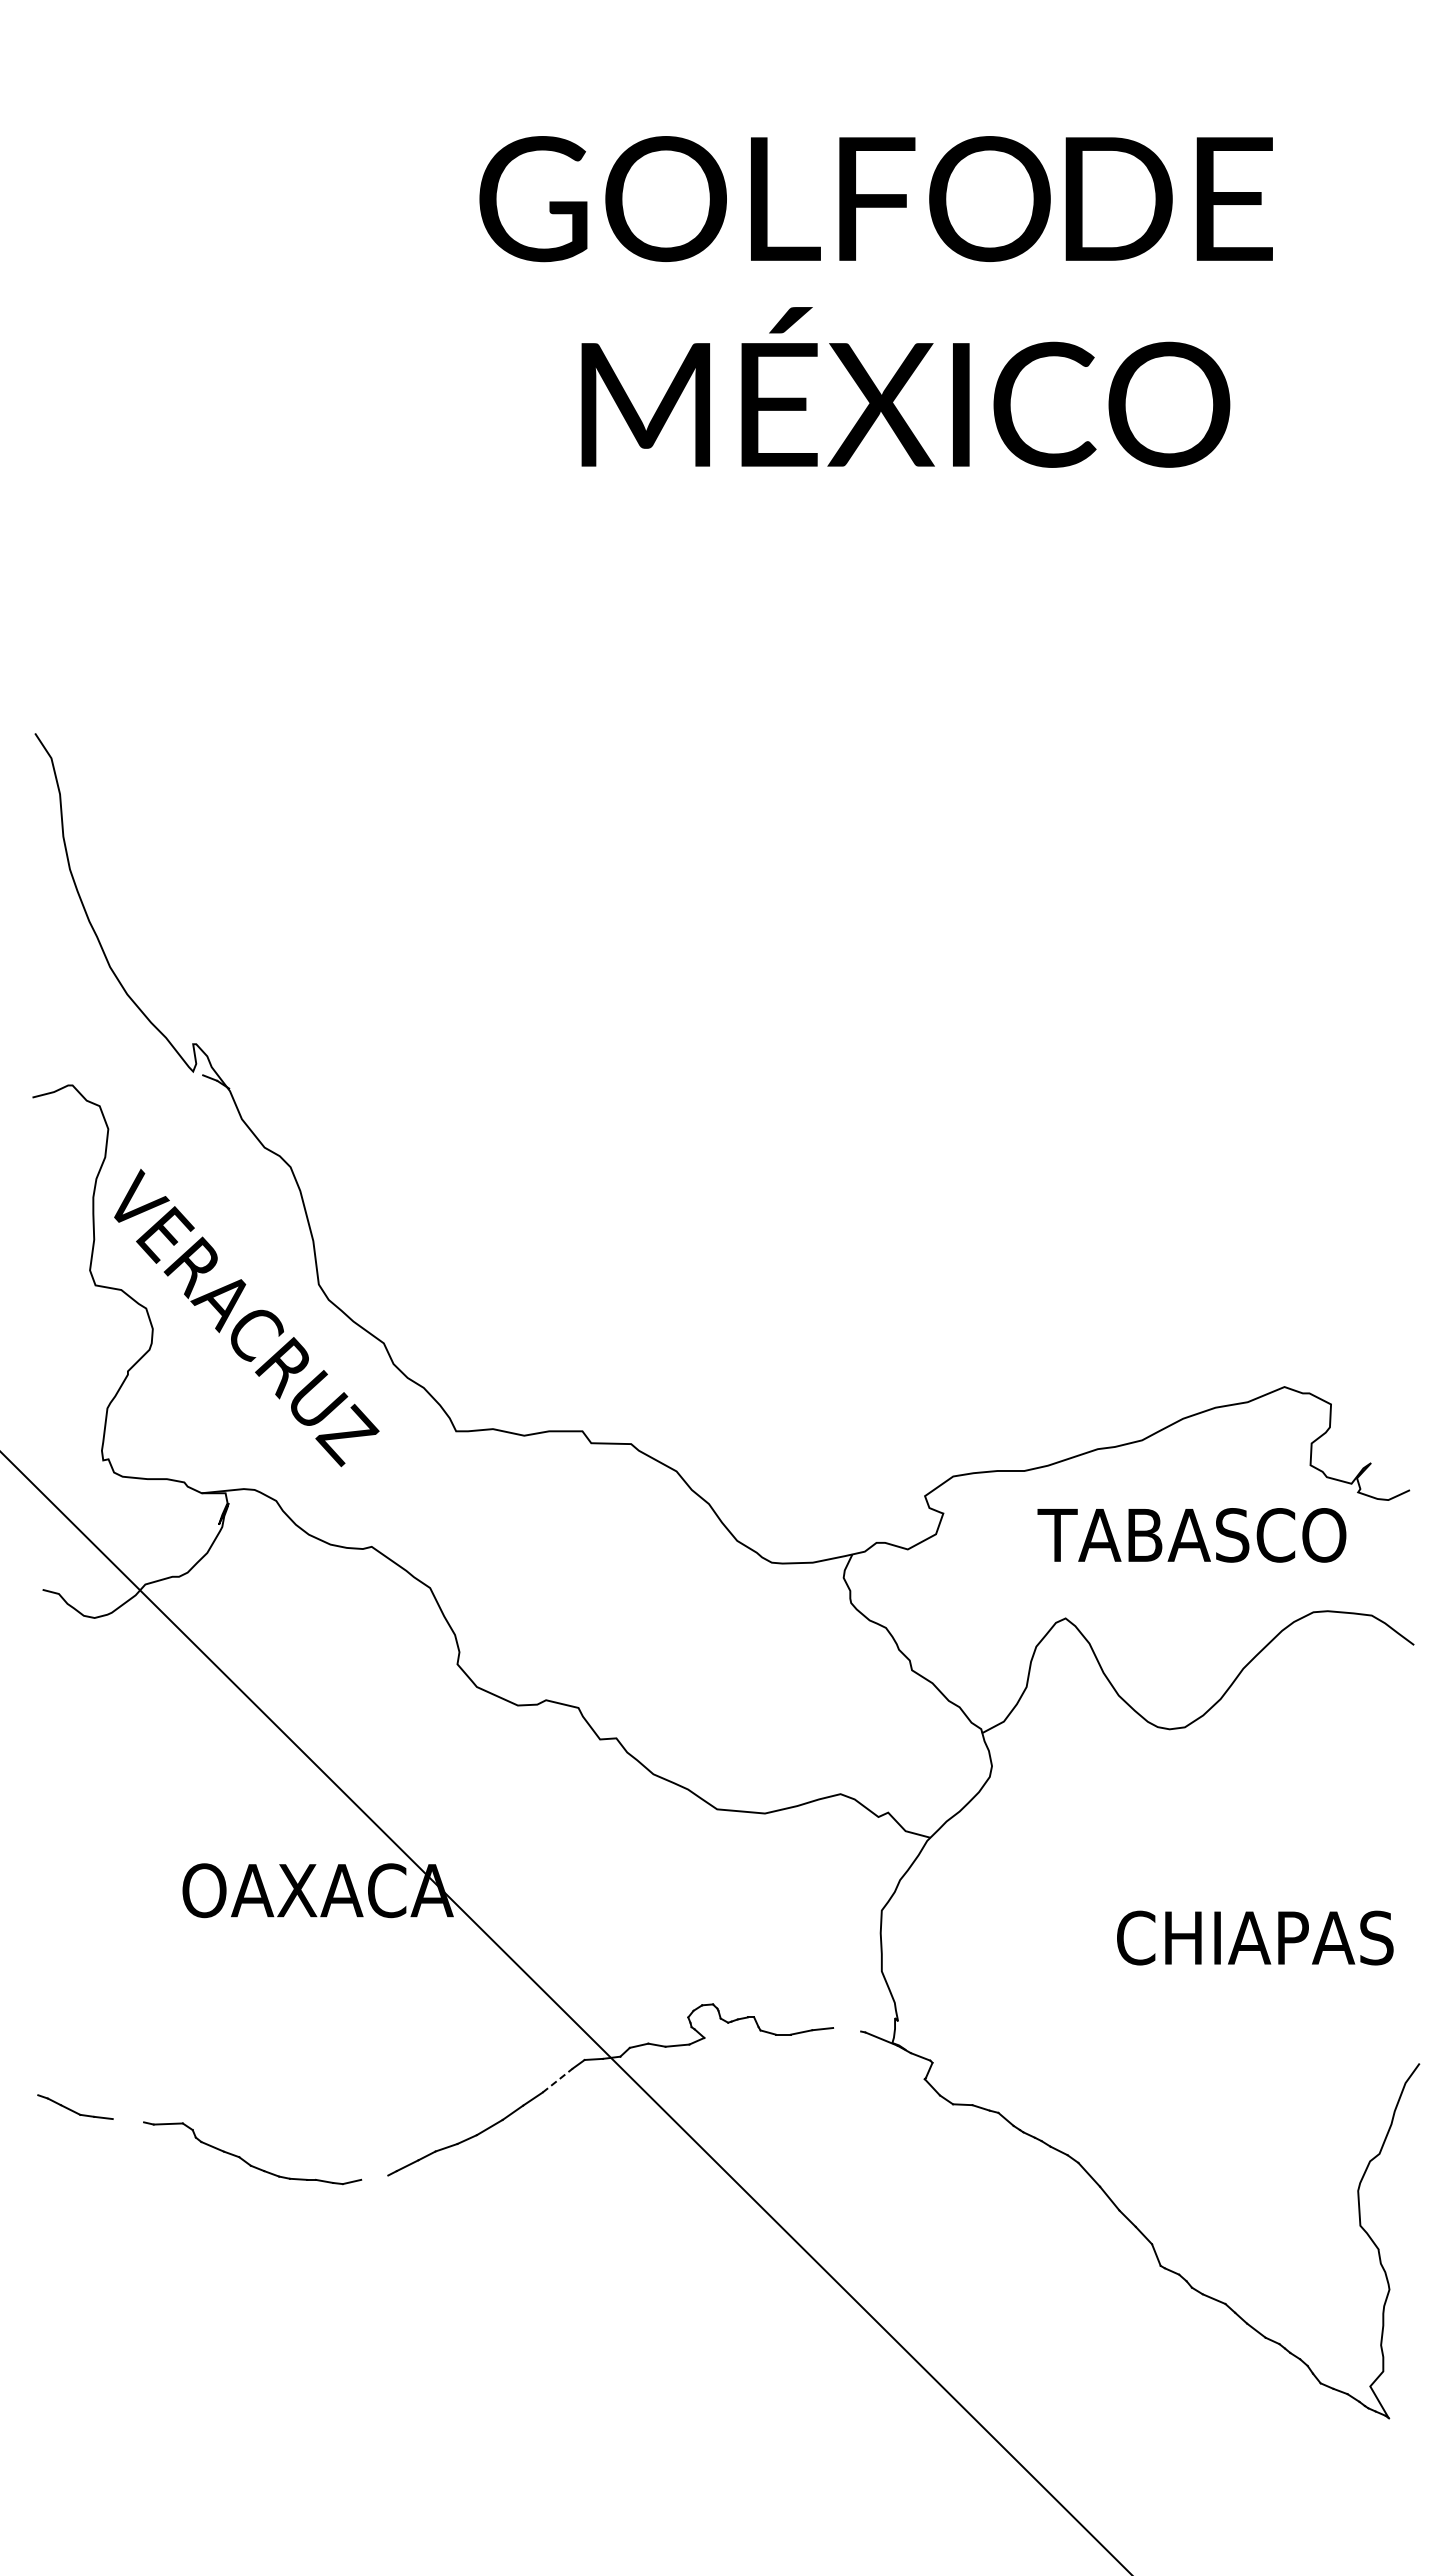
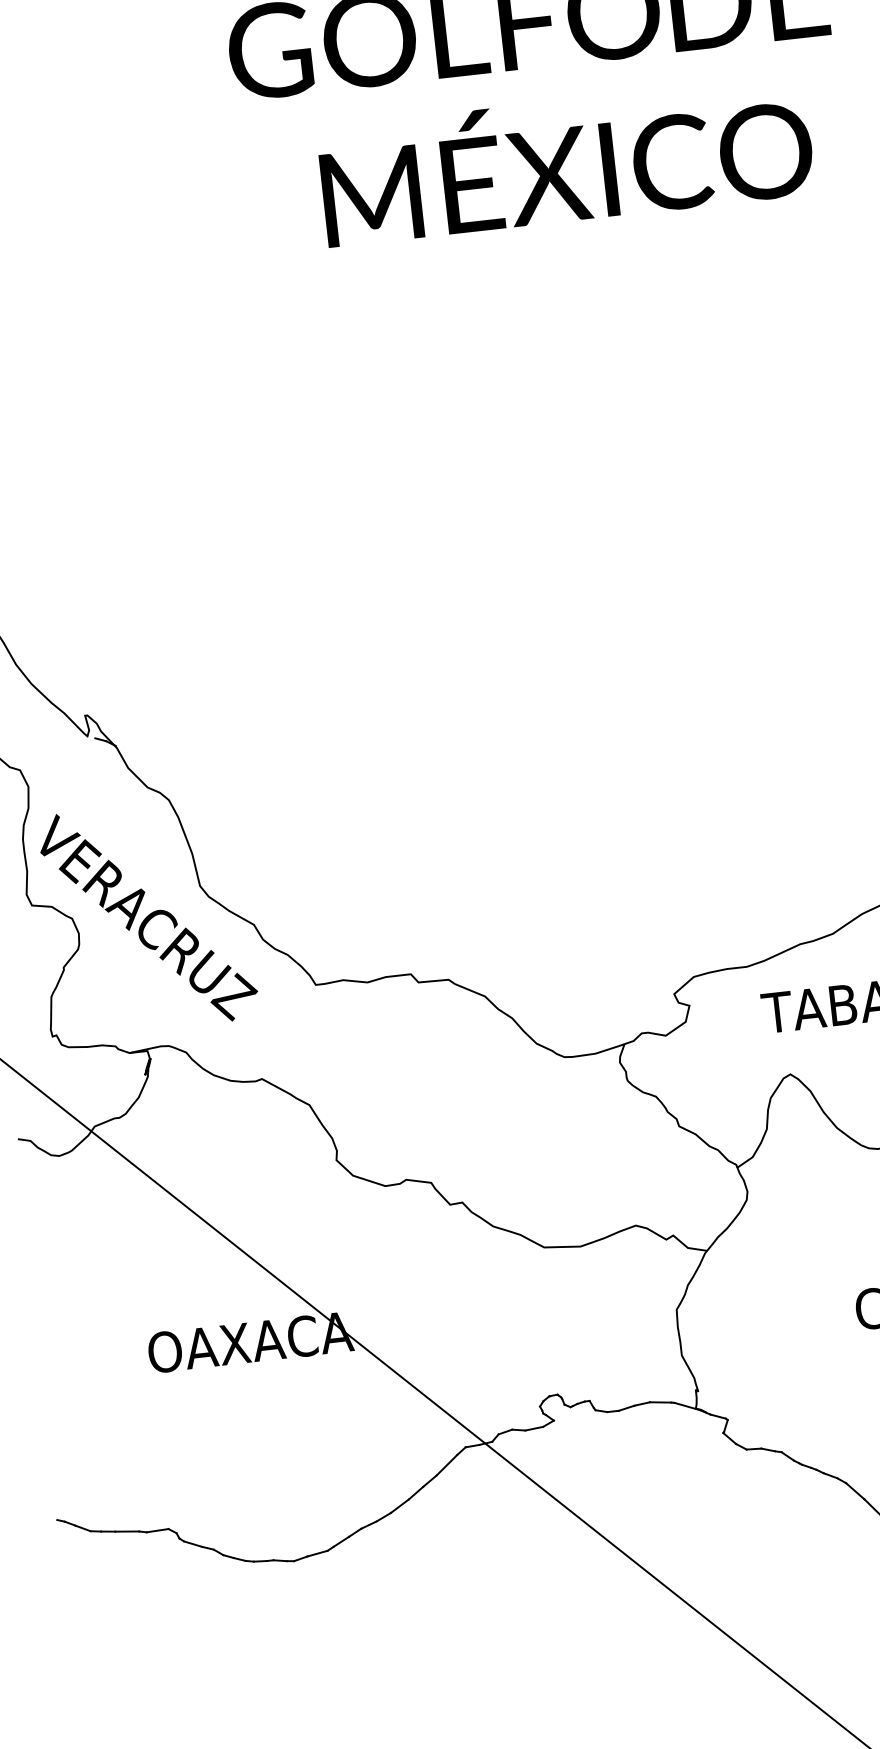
line: (847, 2029) -> (660, 1402), added
line: (558, 2080) -> (447, 1464), dashed -> solid
line: (128, 2120) -> (127, 1531), added
line: (374, 2177) -> (317, 1553), added

